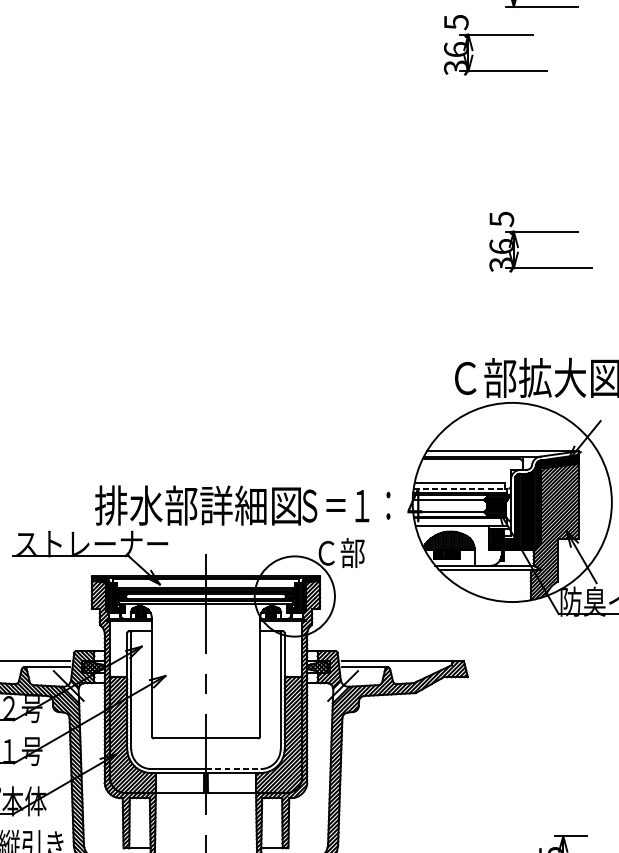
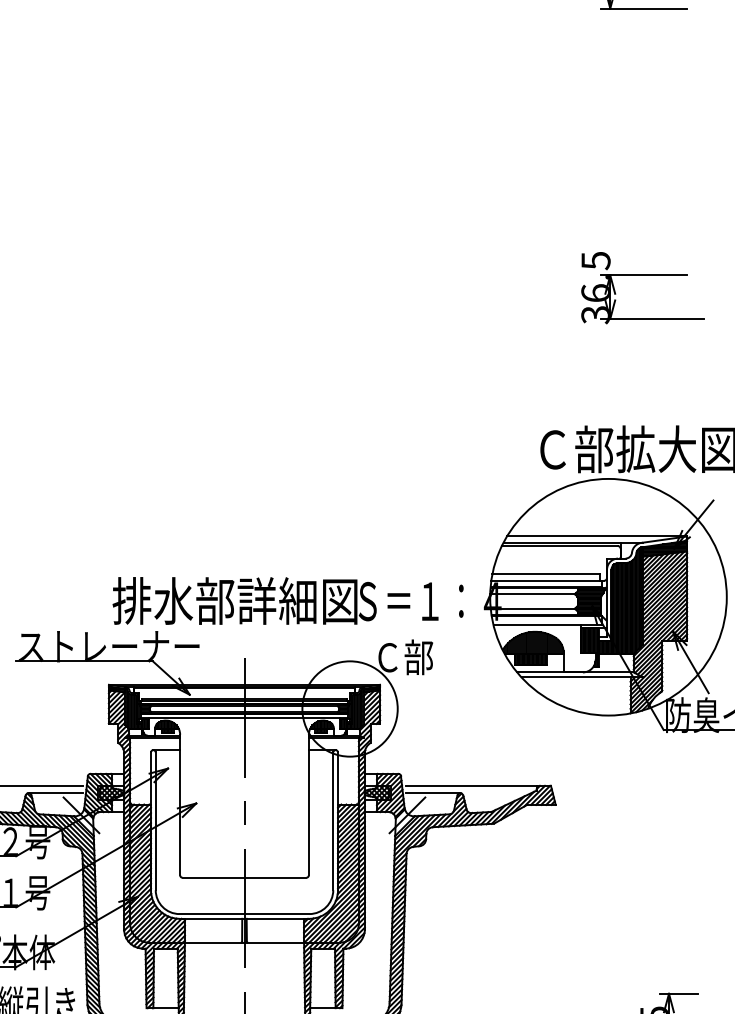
part: (495, 34) -> (588, 41), removed
line: (461, 488) -> (548, 580), dashed -> solid
line: (233, 769) -> (277, 914), dashed -> solid

